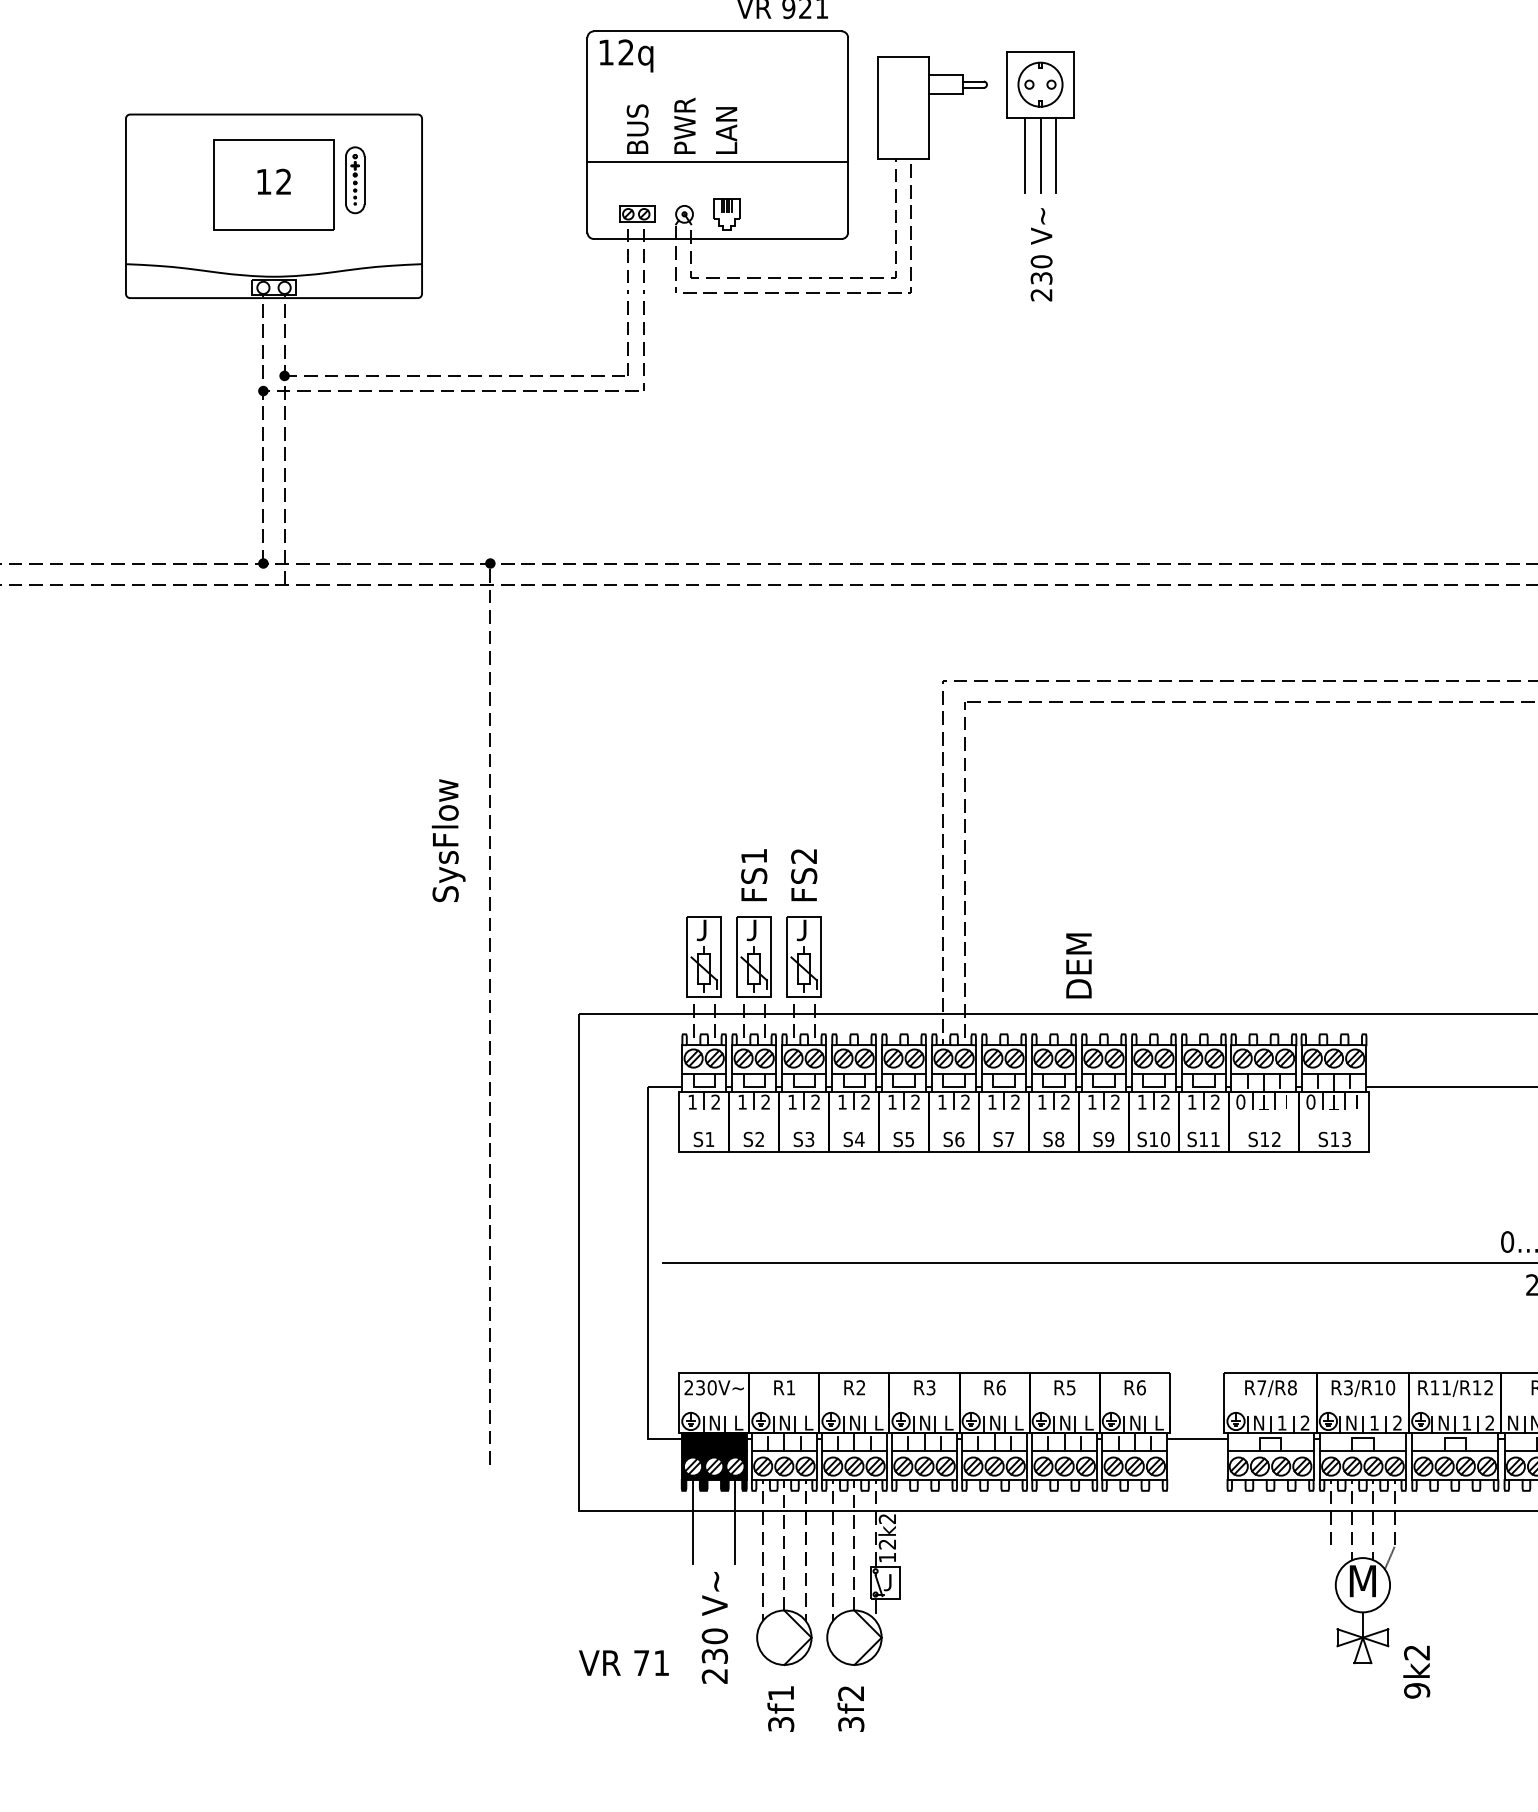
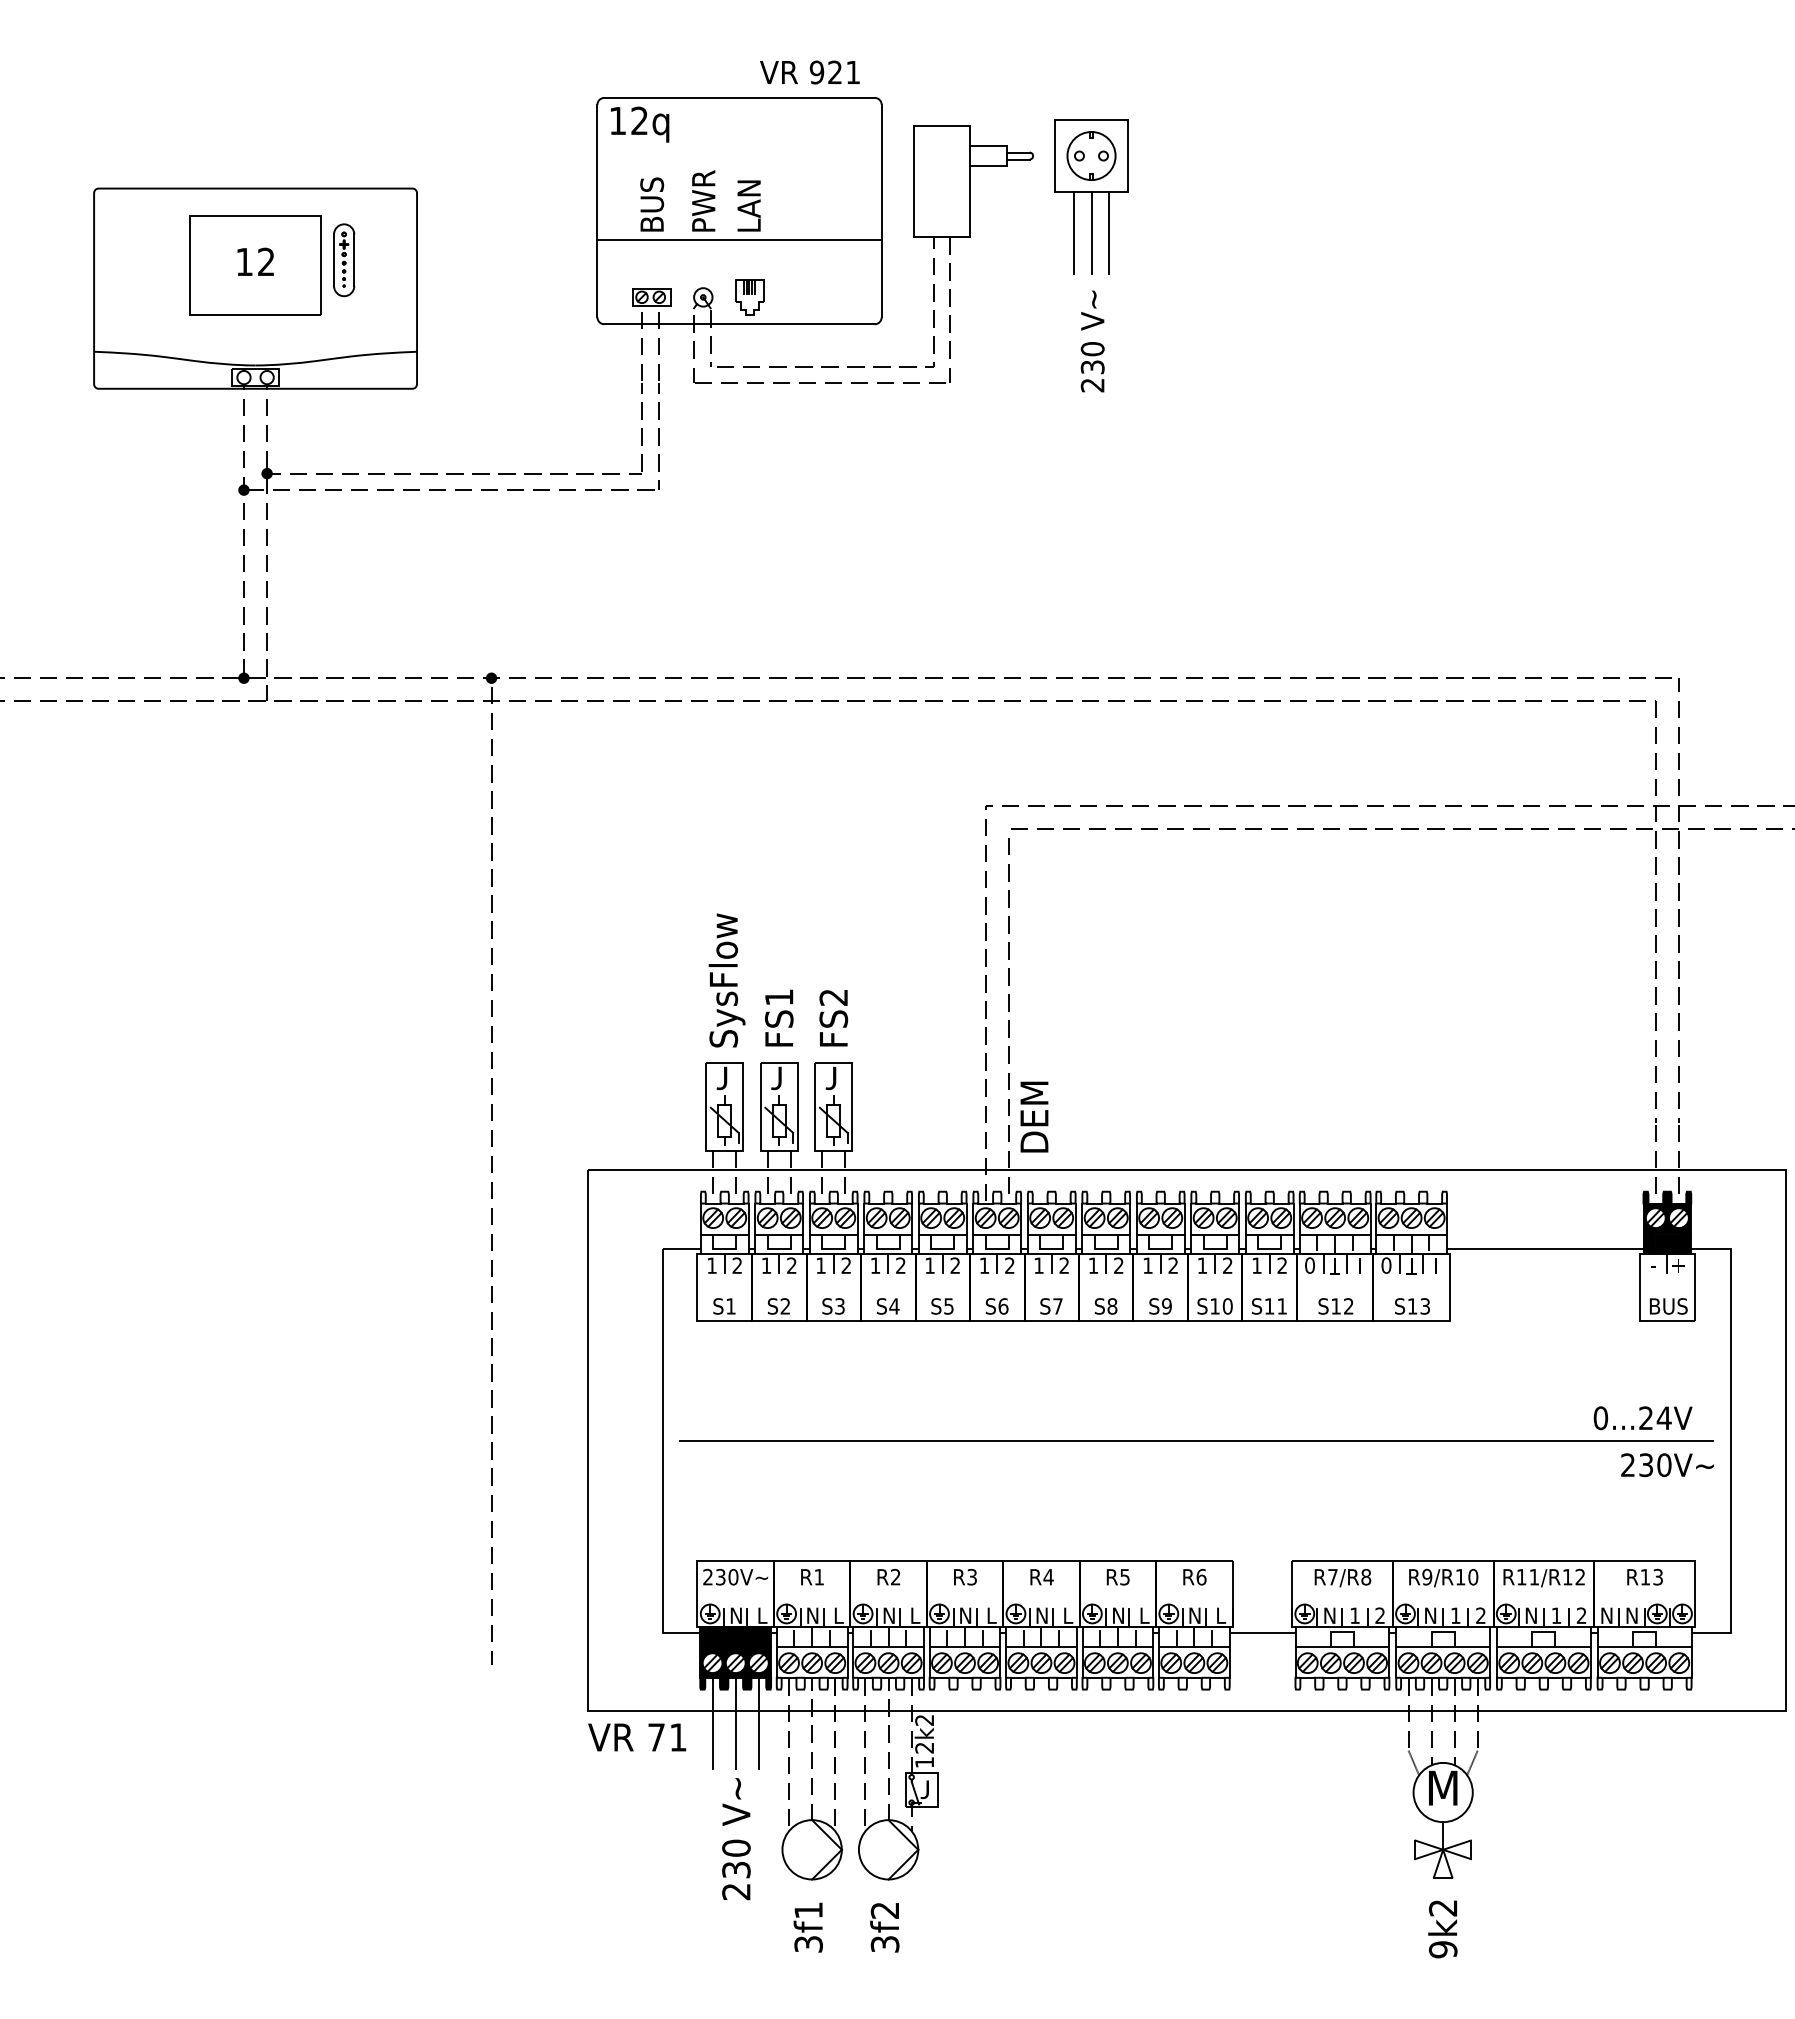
text: (448, 840) -> (726, 980), moved
text: (1078, 965) -> (1034, 1116), moved
text: (1001, 1387) -> (1048, 1576), R6 -> R4
text: (1348, 1388) -> (1427, 1577), R3/R10 -> R9/R10
line: (714, 1521) -> (735, 1723), added
line: (1335, 1557) -> (1413, 1762), added
text: (624, 1663) -> (637, 1737), moved
text: (1416, 1672) -> (1442, 1929), moved

